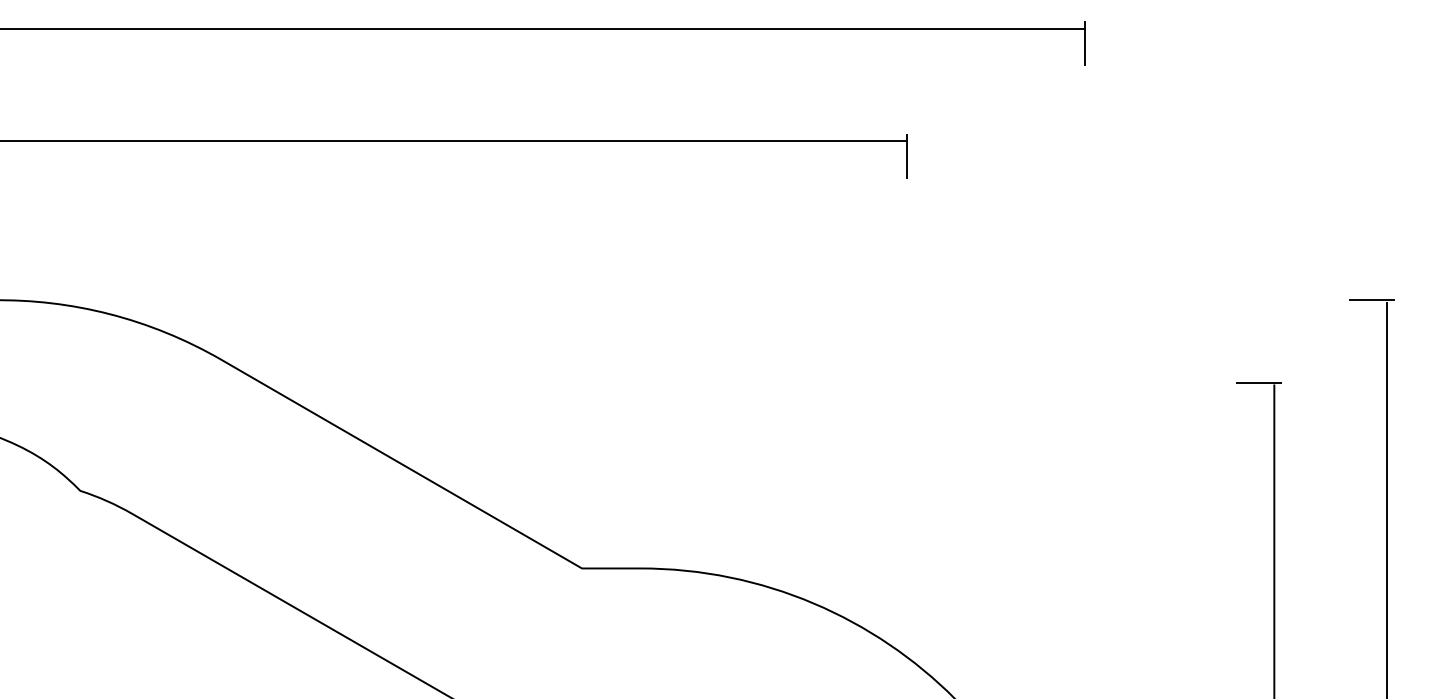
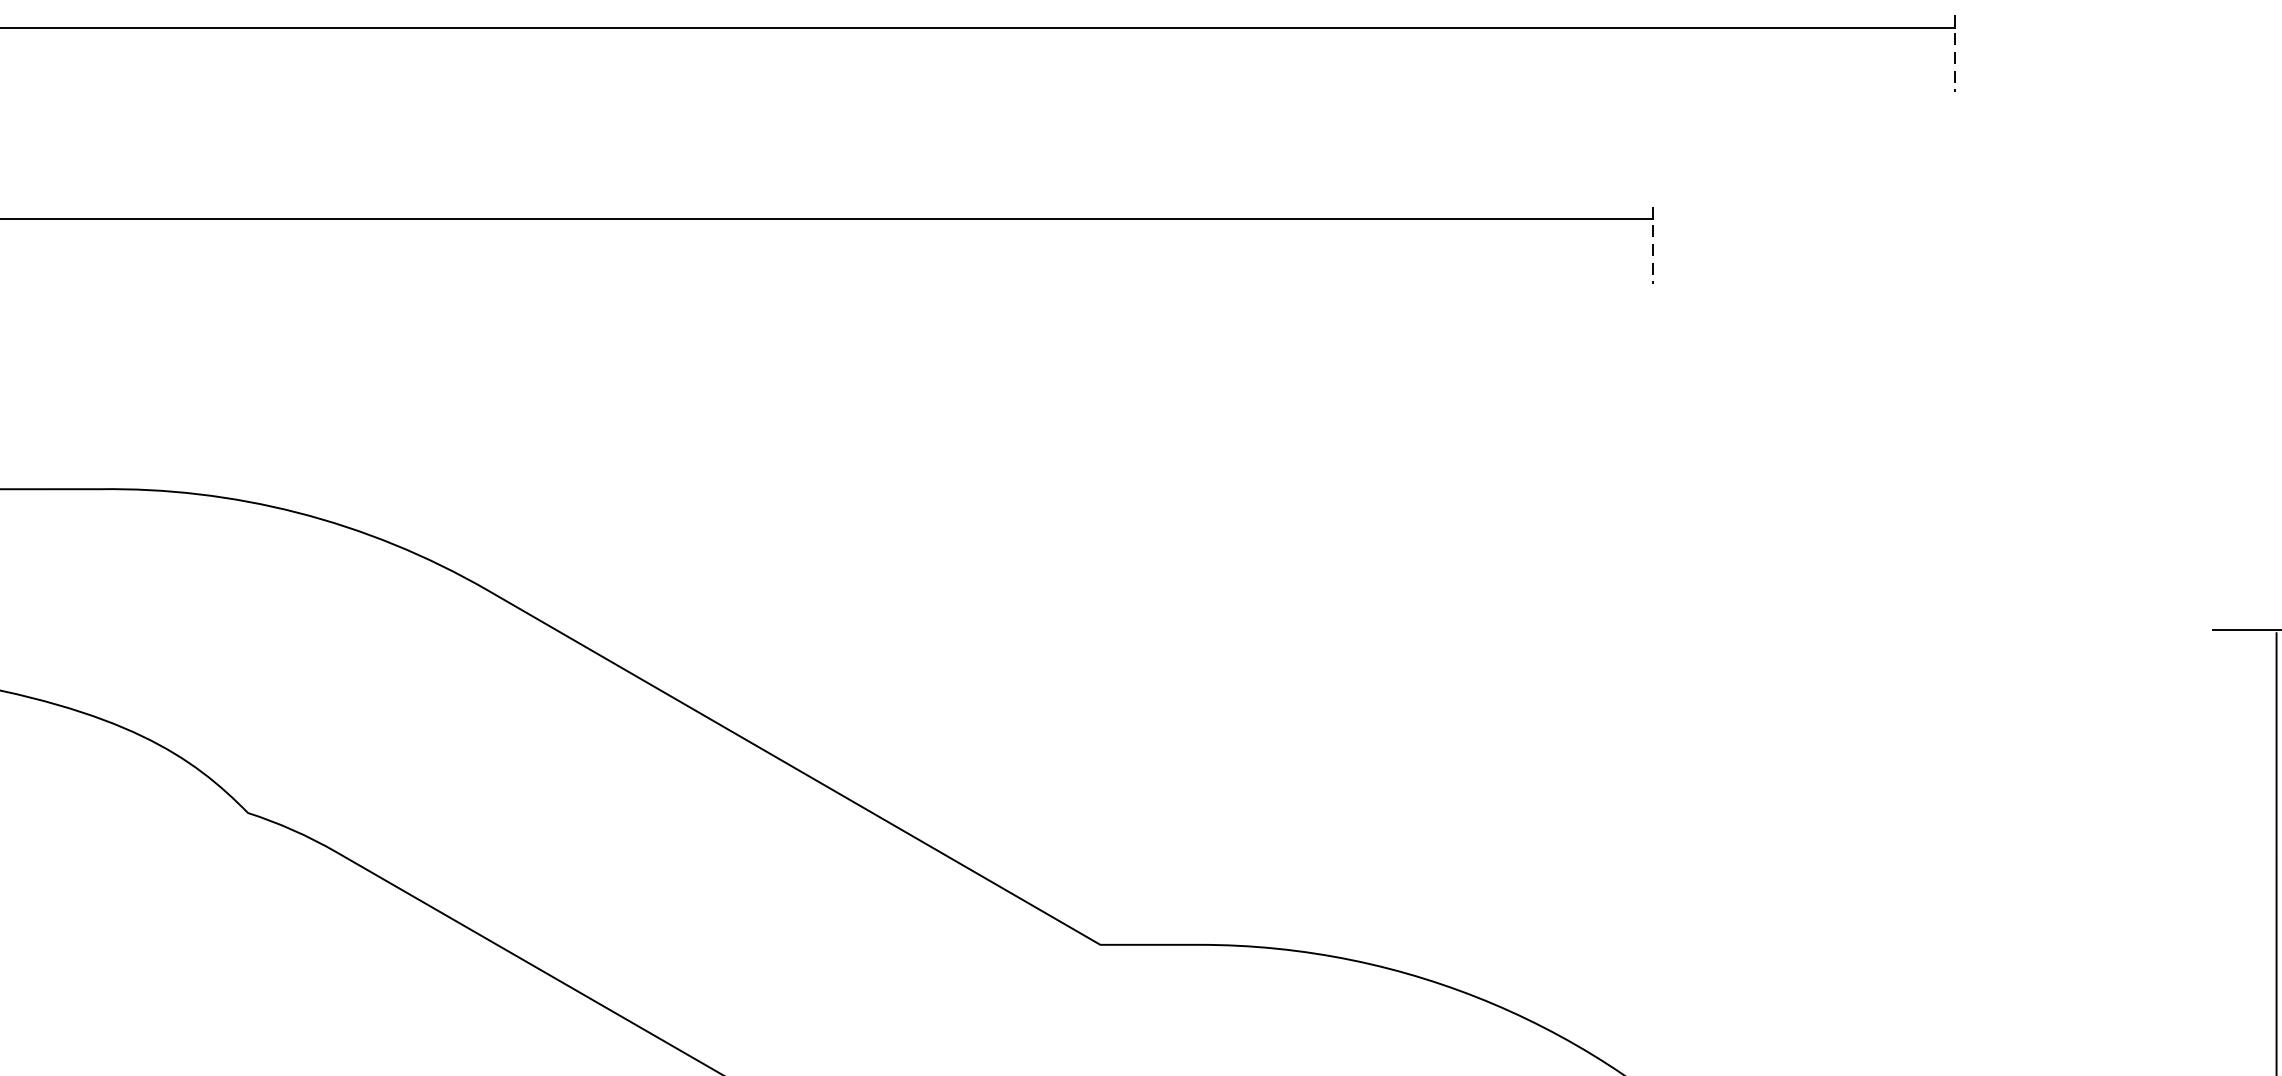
line: (1085, 43) -> (1955, 52), solid -> dashed
line: (907, 156) -> (1653, 244), solid -> dashed

